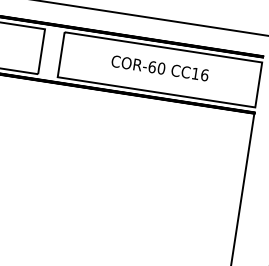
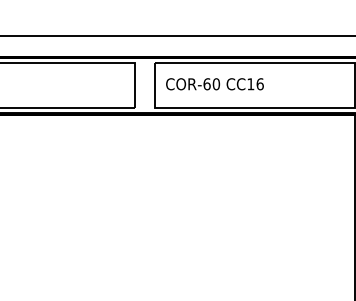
text: (159, 68) -> (214, 84), moved

